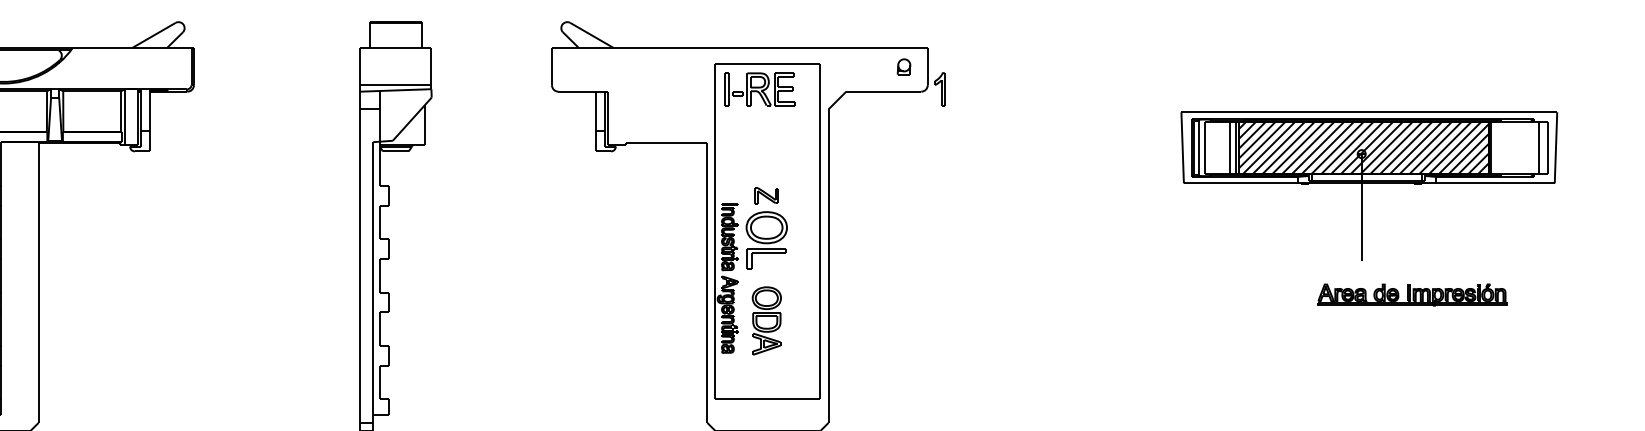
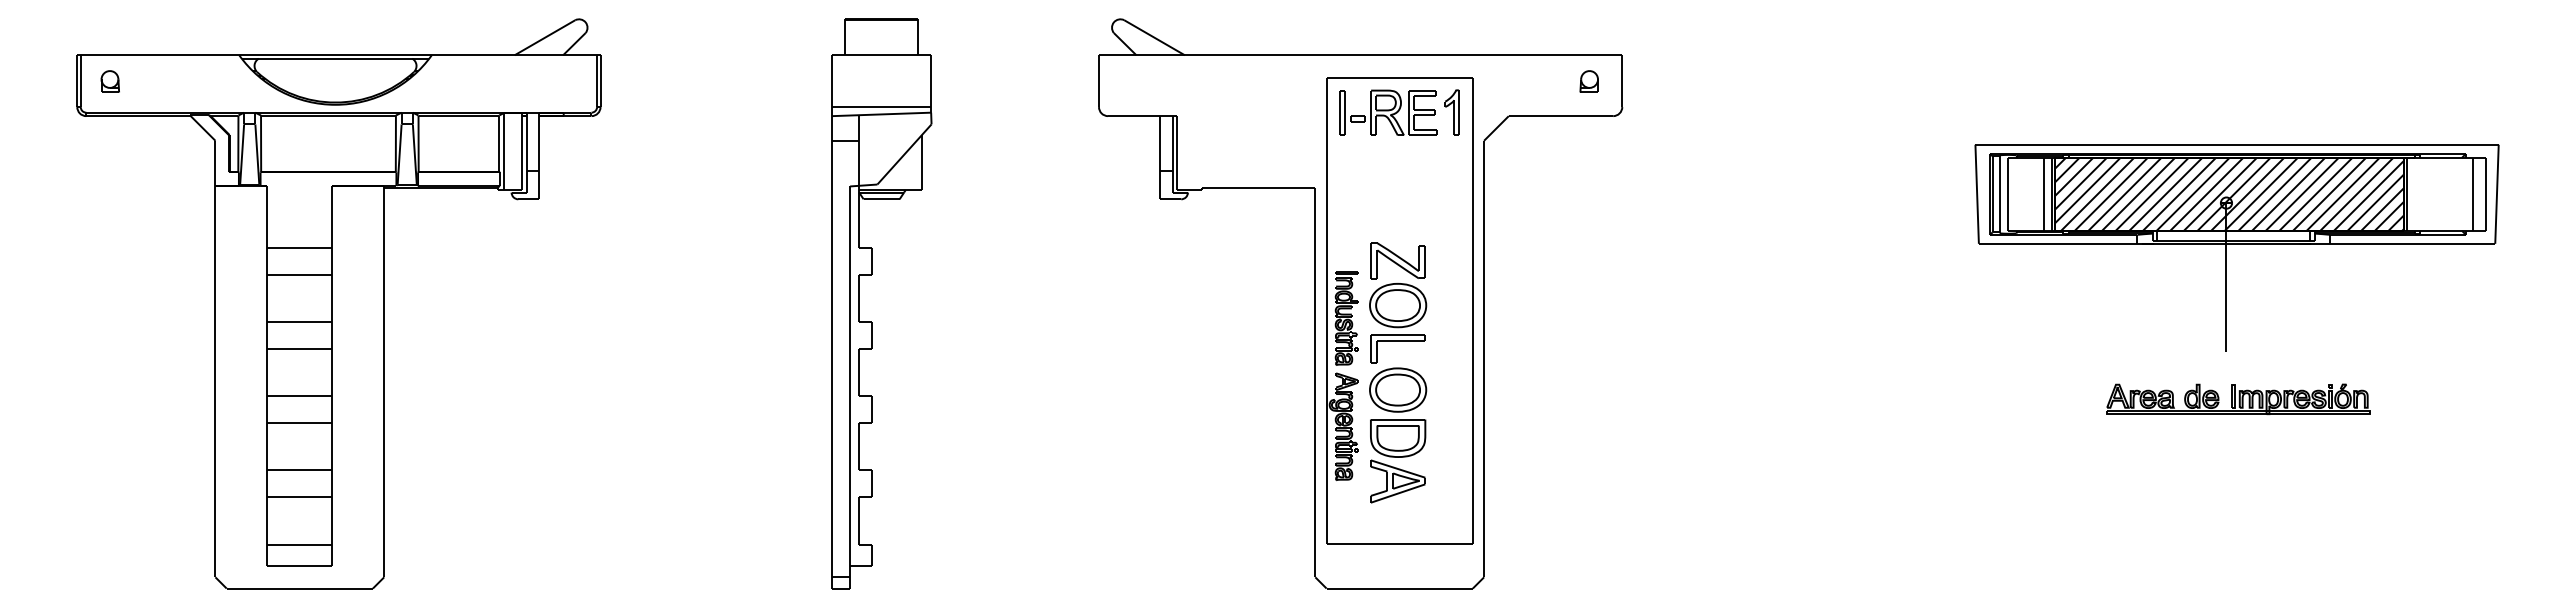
part: (939, 89) -> (1451, 112), moved
part: (766, 195) -> (1397, 260), size x1.67
part: (1412, 295) -> (2238, 399), moved
part: (767, 321) -> (1398, 435), size x1.43

